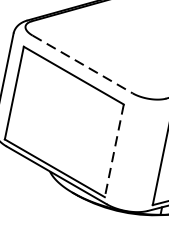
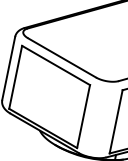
line: (83, 65) -> (62, 58), dashed -> solid
line: (114, 152) -> (83, 117), dashed -> solid

